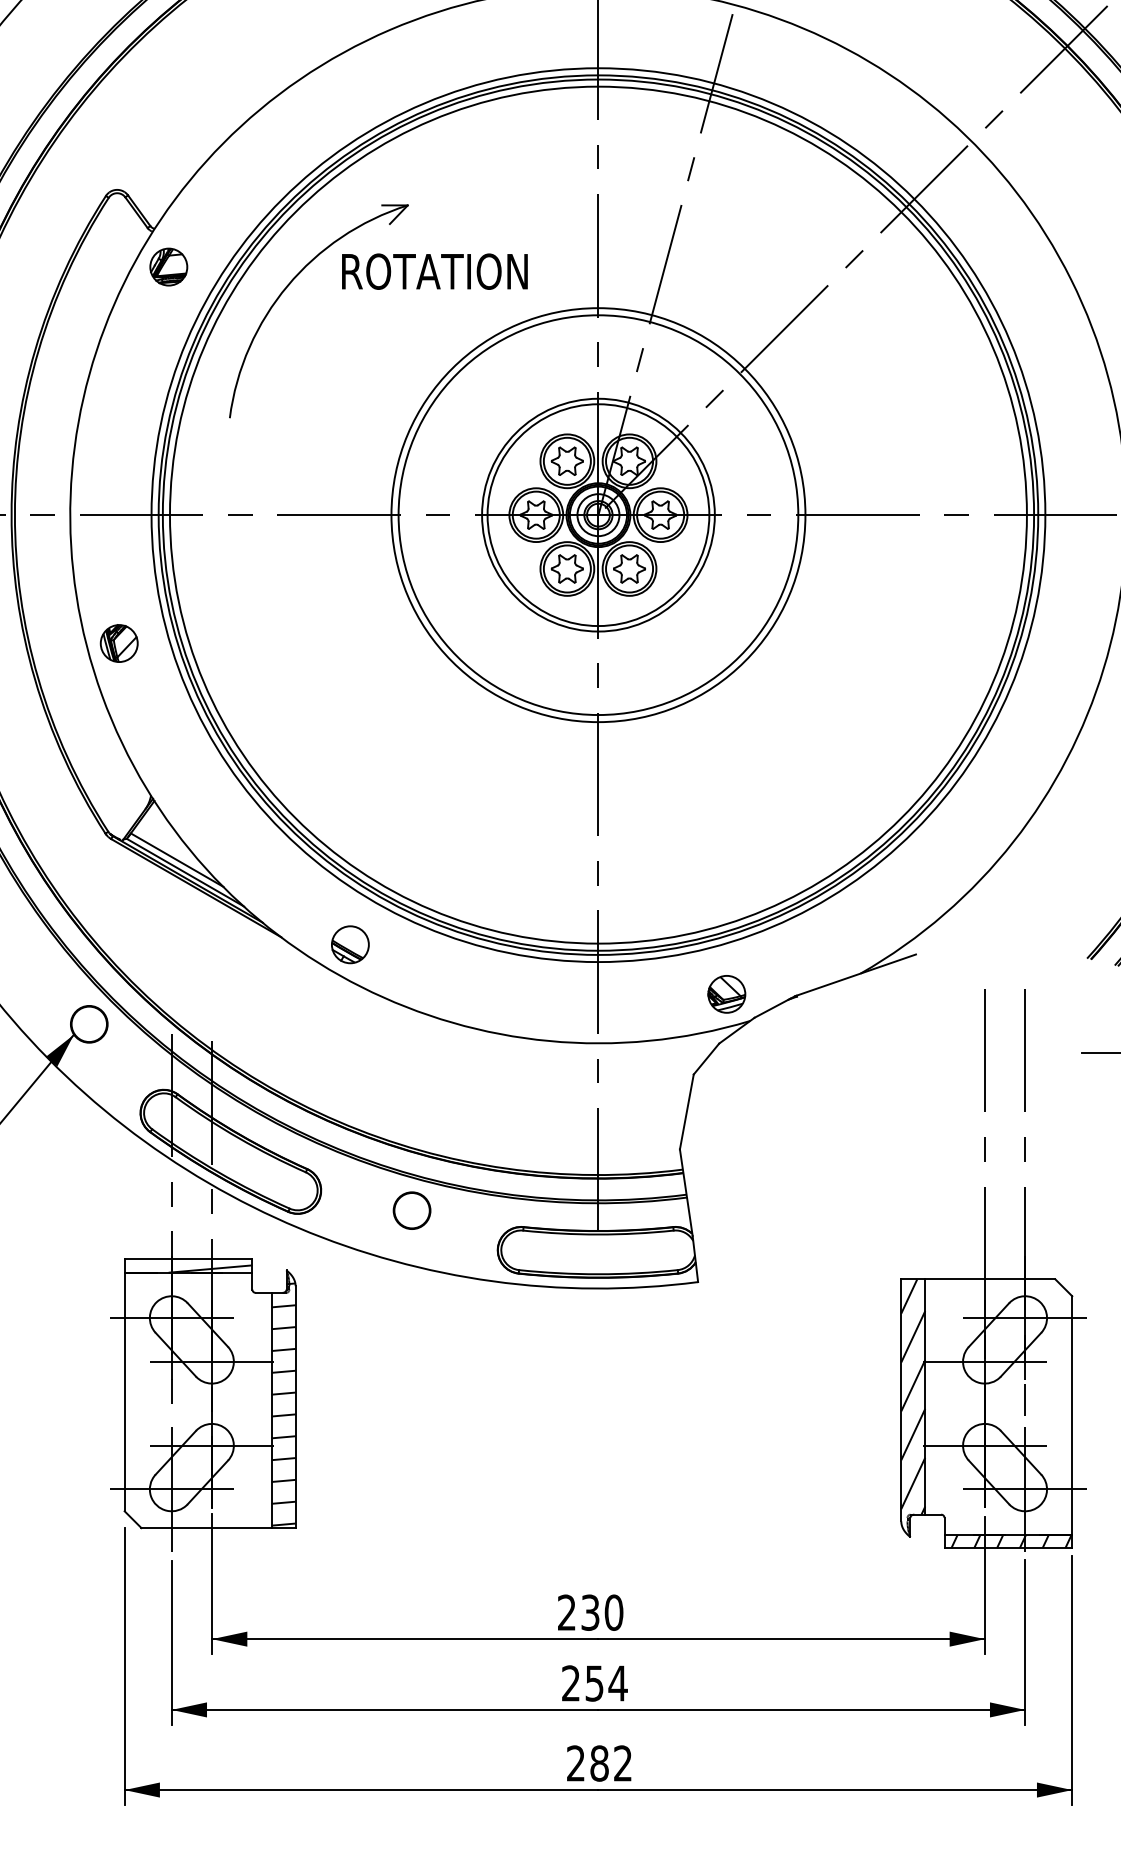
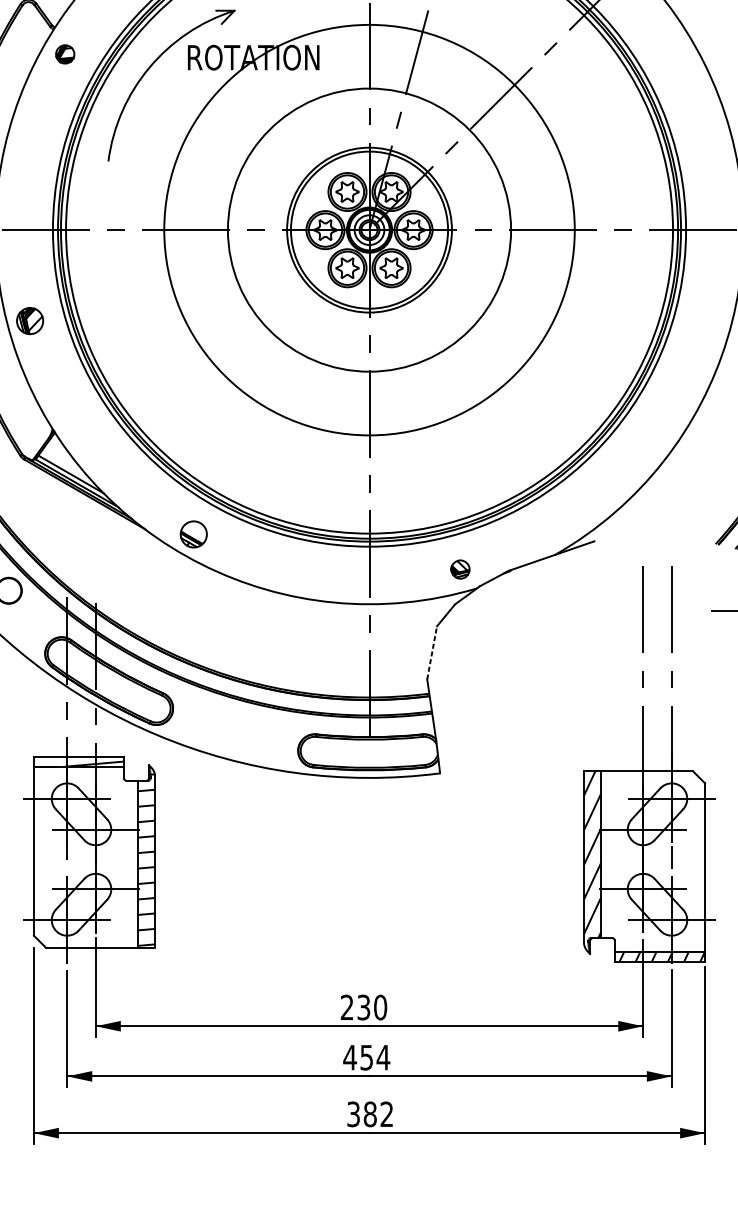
part: (168, 266) -> (64, 54), size x0.7
circle: (598, 515) -> (369, 230), size x1.4
part: (726, 994) -> (460, 569), size x0.7
line: (686, 1111) -> (431, 652), solid -> dashed
part: (411, 1210) -> (237, 722), removed
text: (570, 1683) -> (349, 1057), 254 -> 454
text: (575, 1763) -> (353, 1114), 282 -> 382

